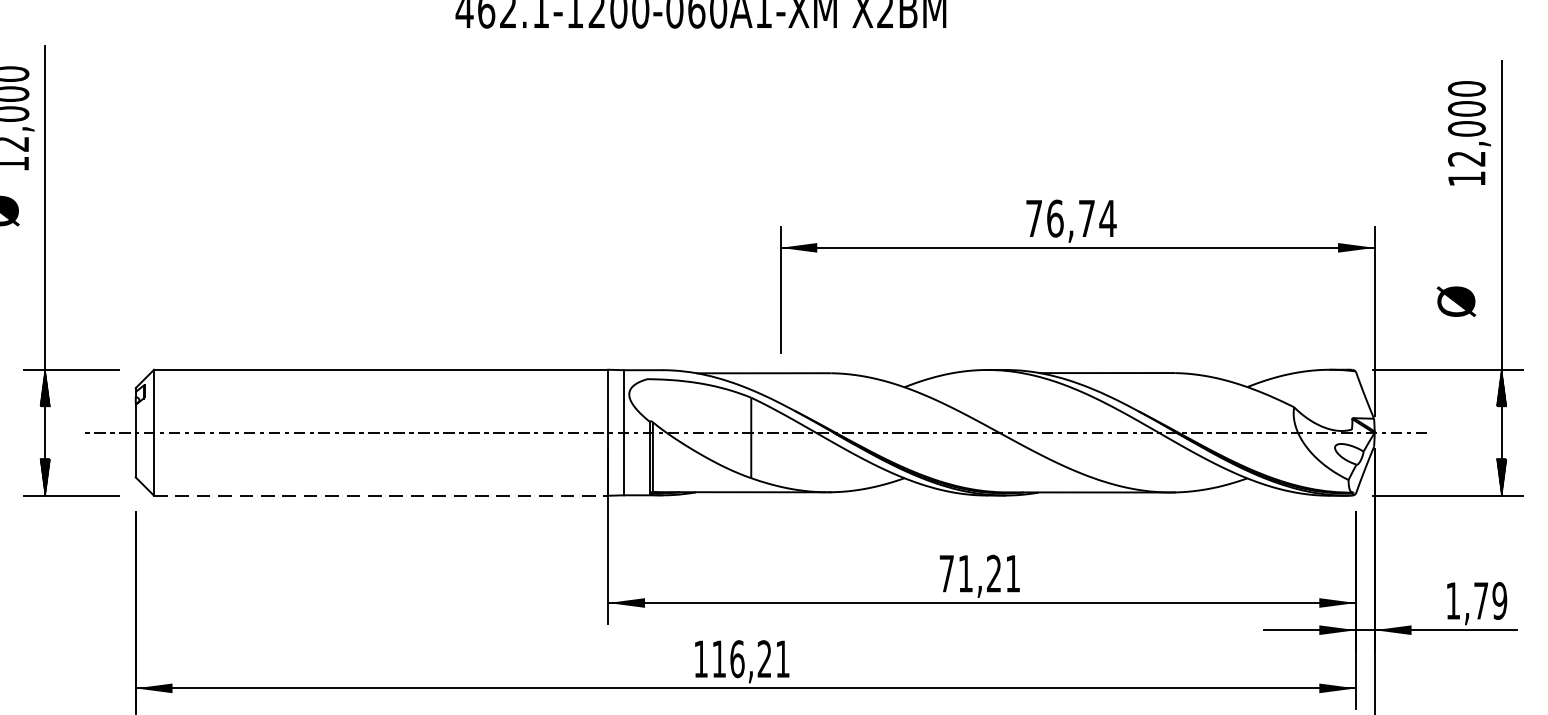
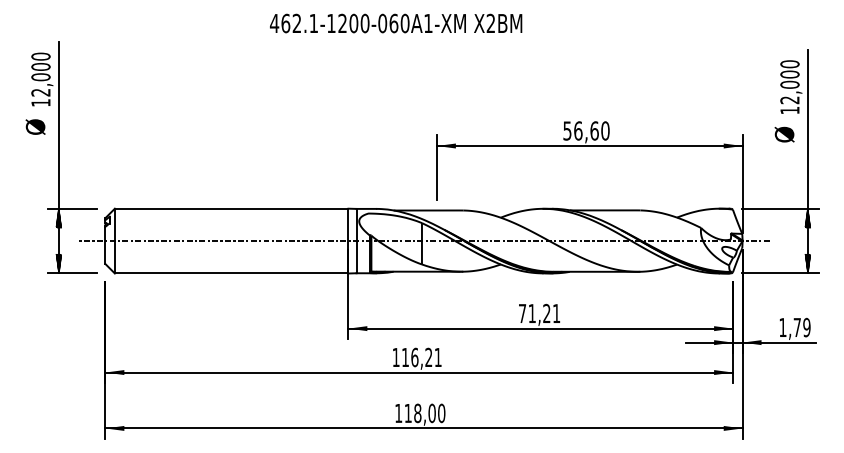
text: (1071, 217) -> (586, 130), 76,74 -> 56,60
text: (1456, 301) -> (784, 134), moved
line: (380, 495) -> (231, 273), dashed -> solid

